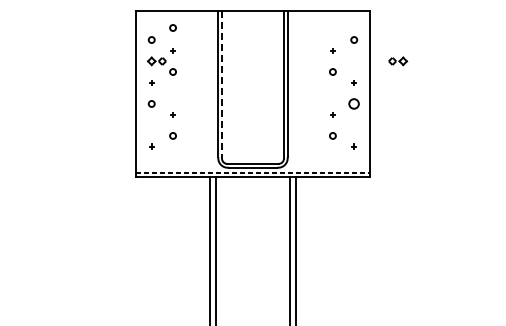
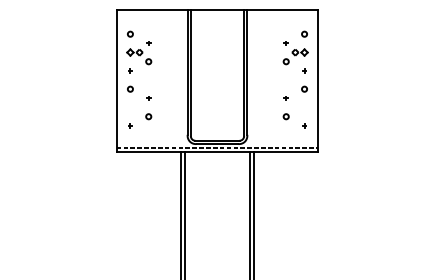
circle: (172, 27) -> (148, 23), removed
part: (398, 61) -> (300, 52), moved
line: (222, 85) -> (191, 73), dashed -> solid
circle: (354, 103) -> (304, 88), size x0.62

